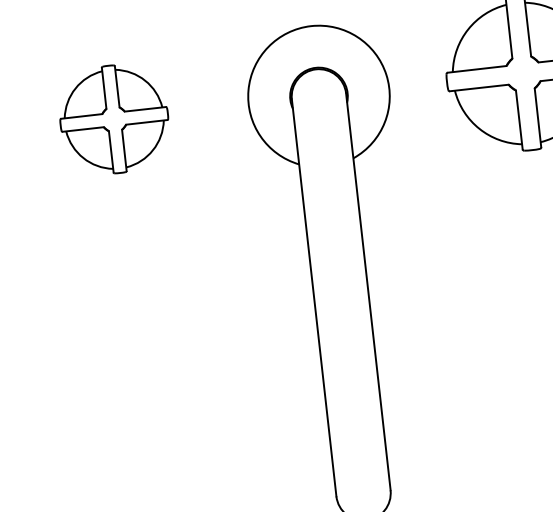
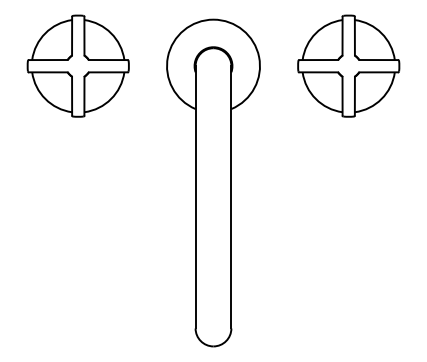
part: (113, 118) -> (77, 65), size x1.43

